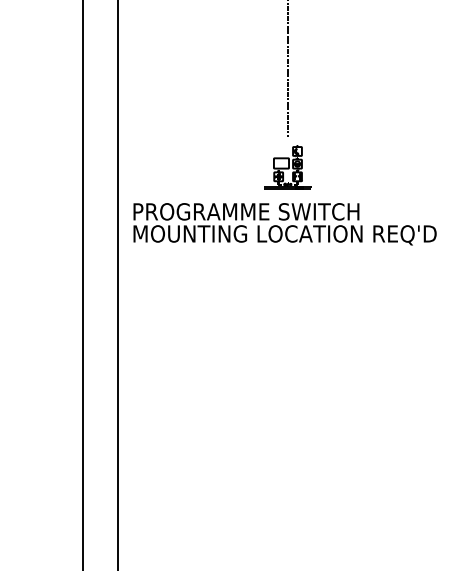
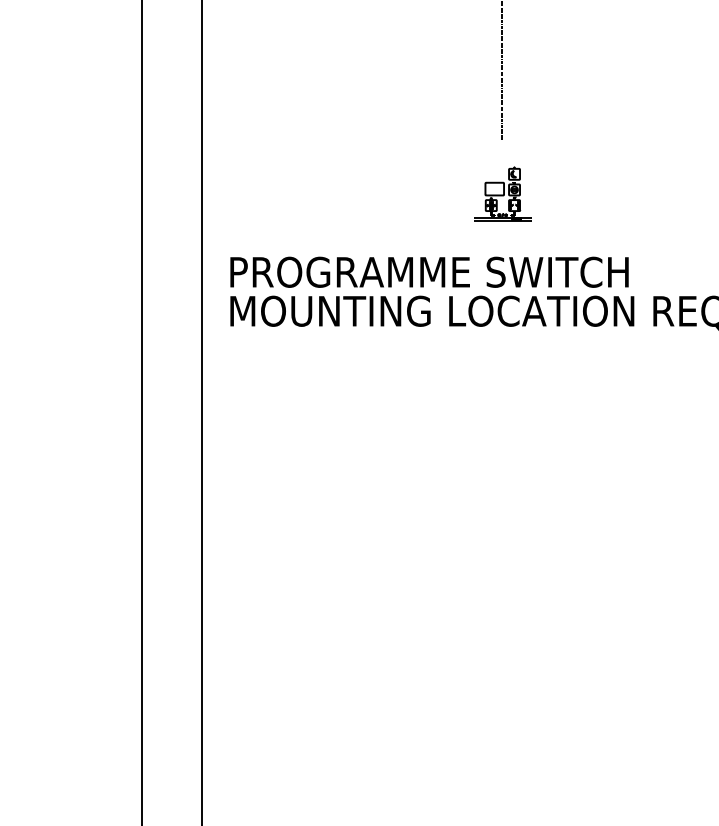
part: (287, 167) -> (501, 194), size x0.7

